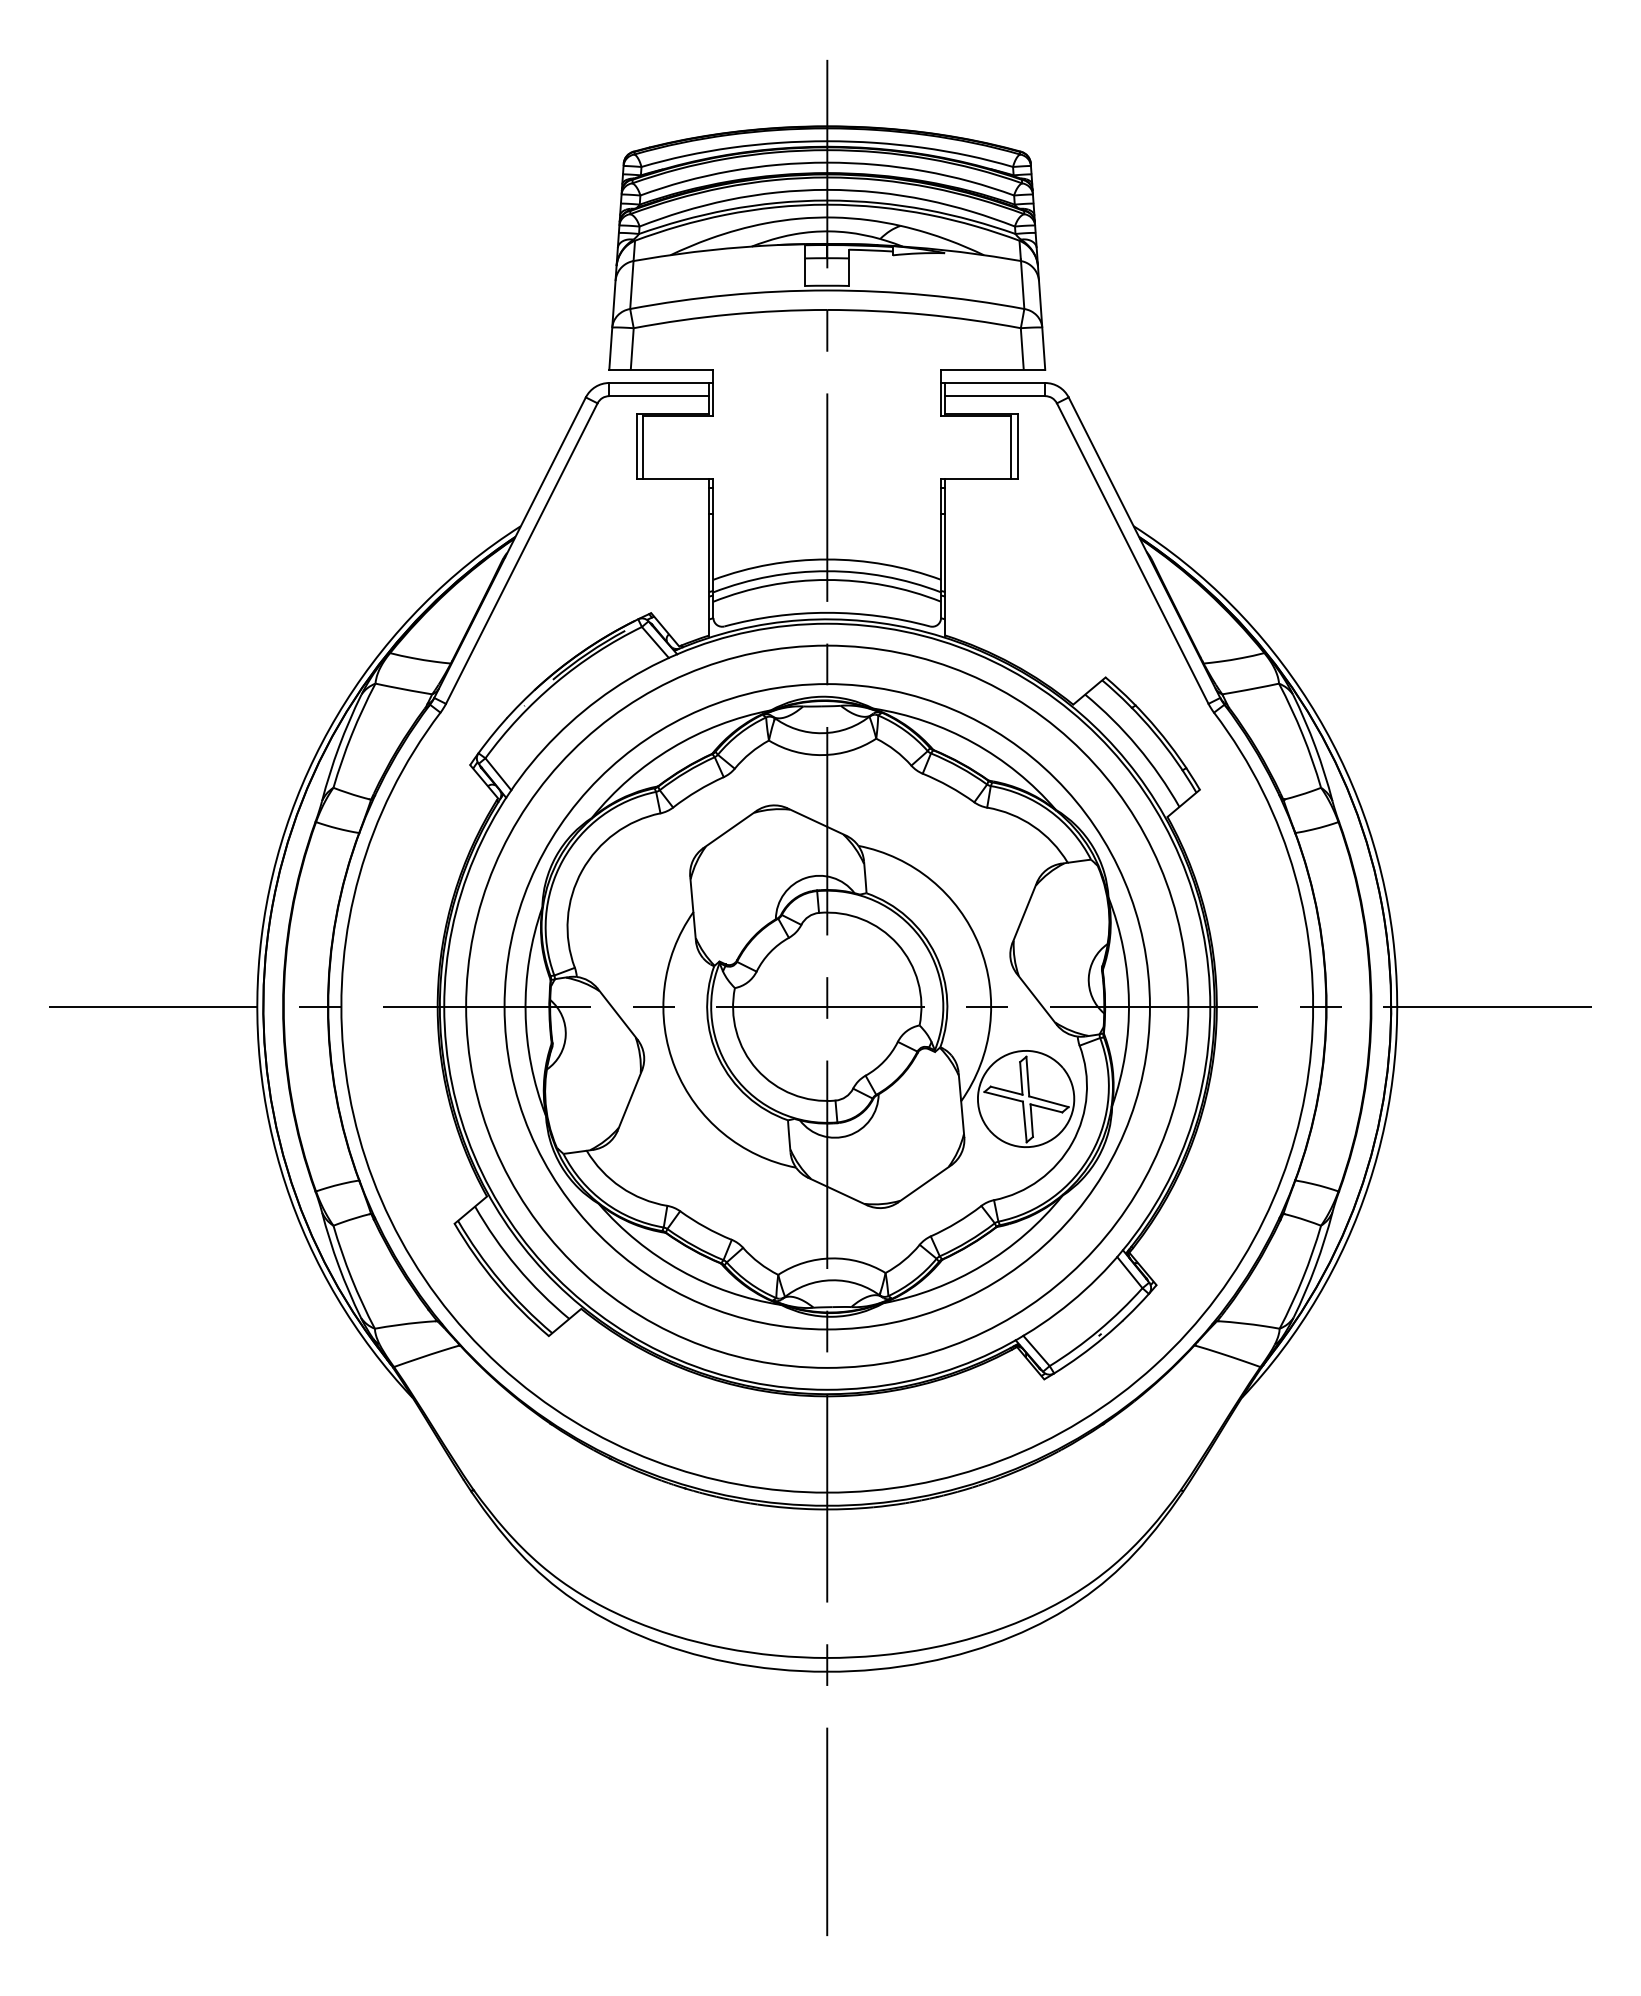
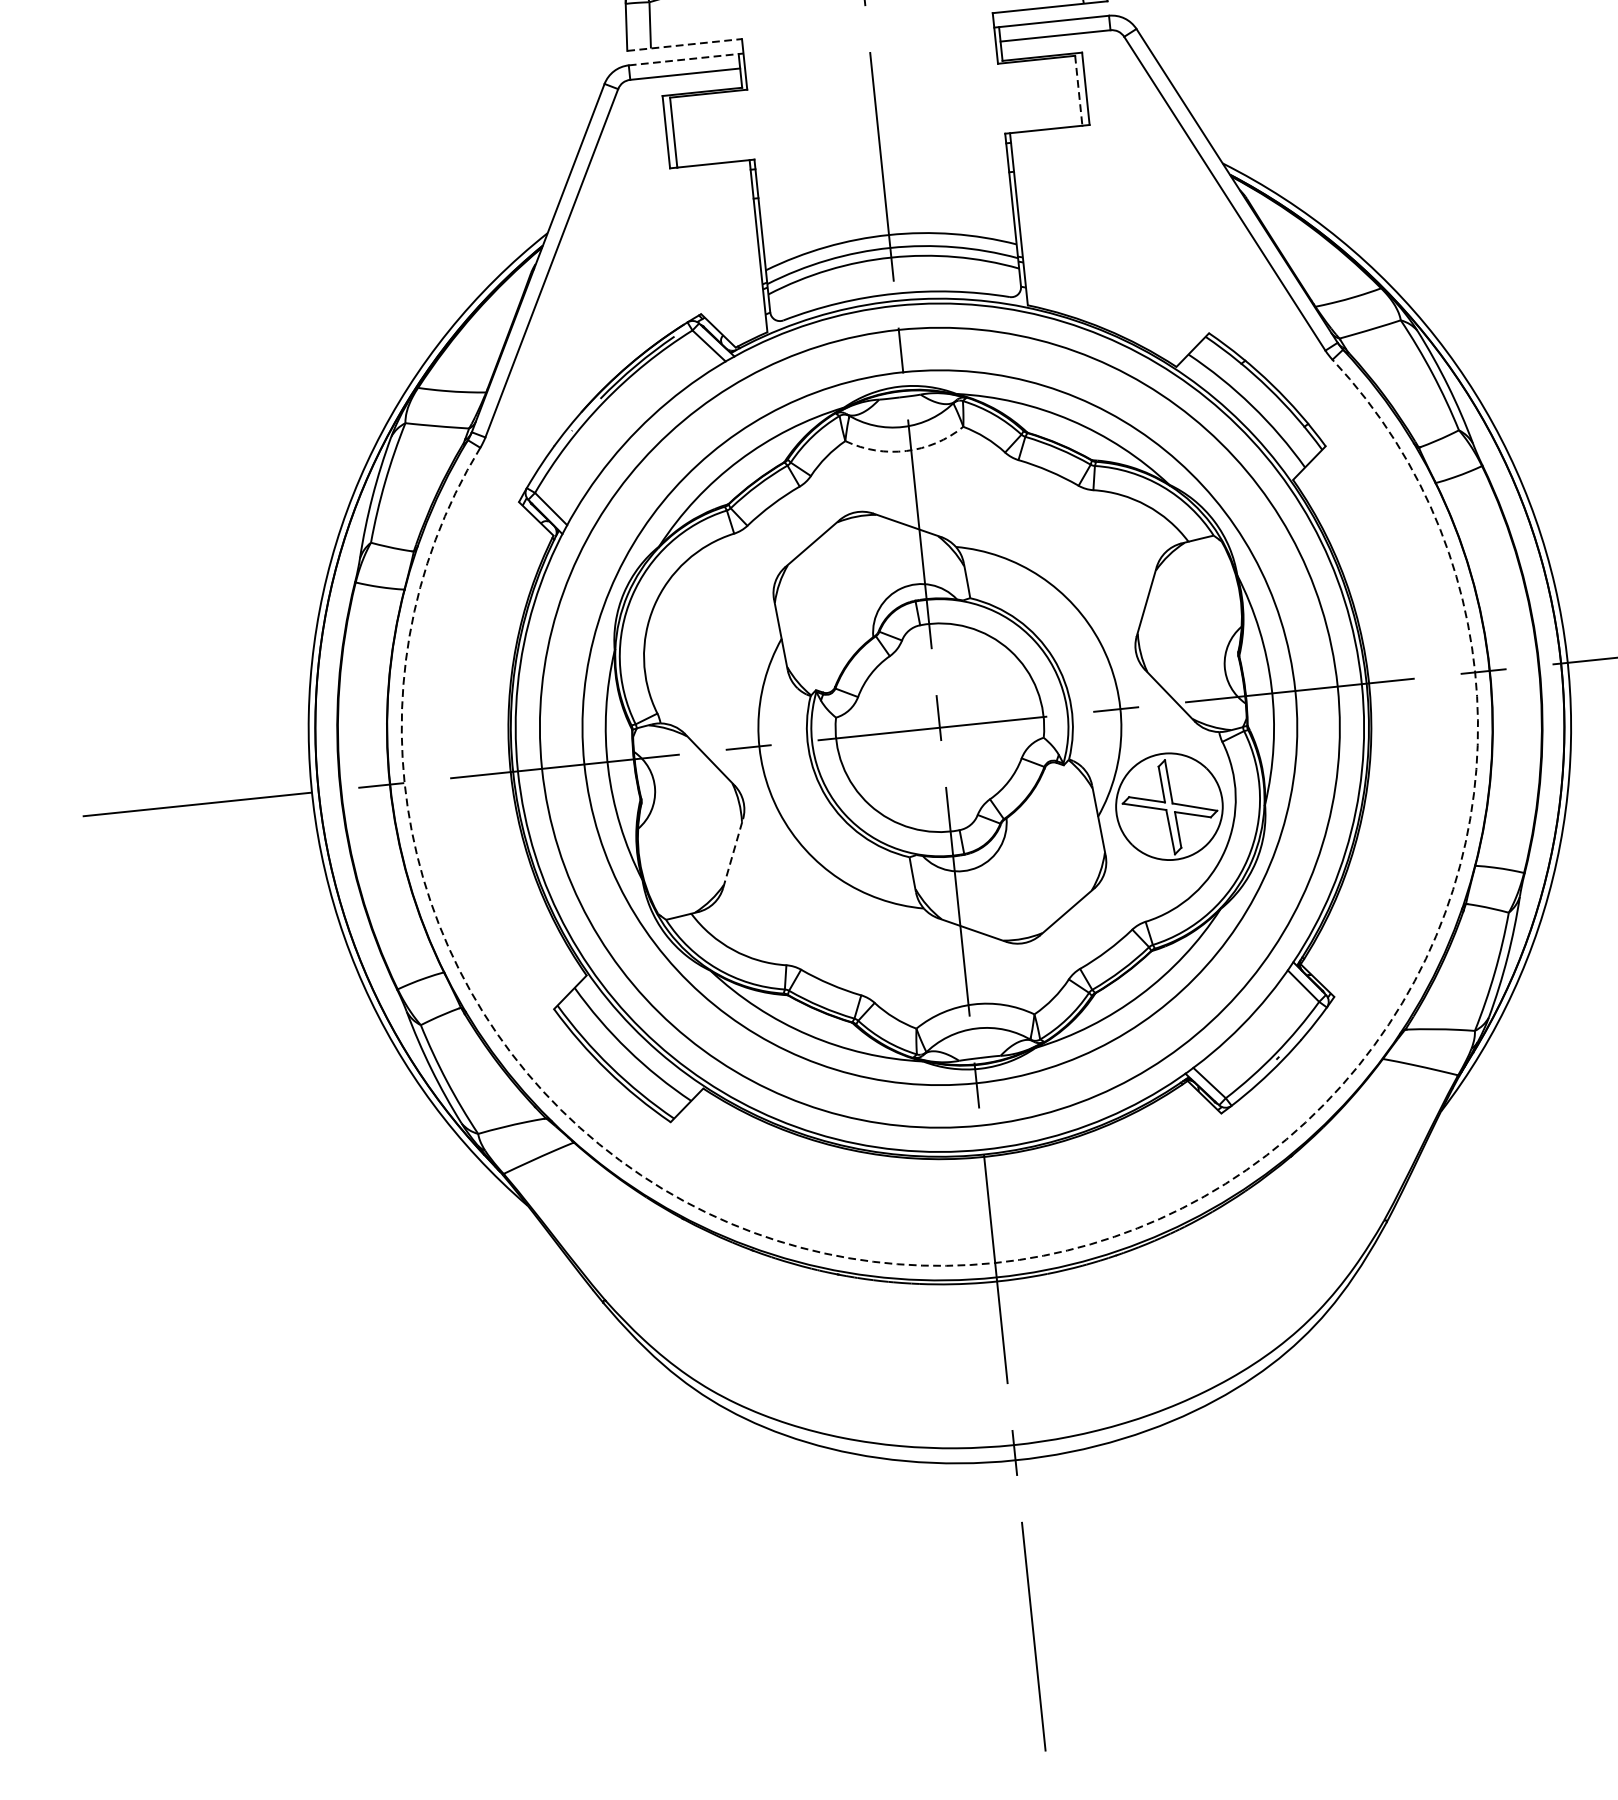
line: (661, 369) -> (684, 44), solid -> dashed
line: (661, 383) -> (686, 59), solid -> dashed
line: (1011, 447) -> (1079, 90), solid -> dashed
arc: (822, 755) -> (906, 451), solid -> dashed
line: (630, 1100) -> (733, 853), solid -> dashed
arc: (827, 1492) -> (995, 1262), solid -> dashed

